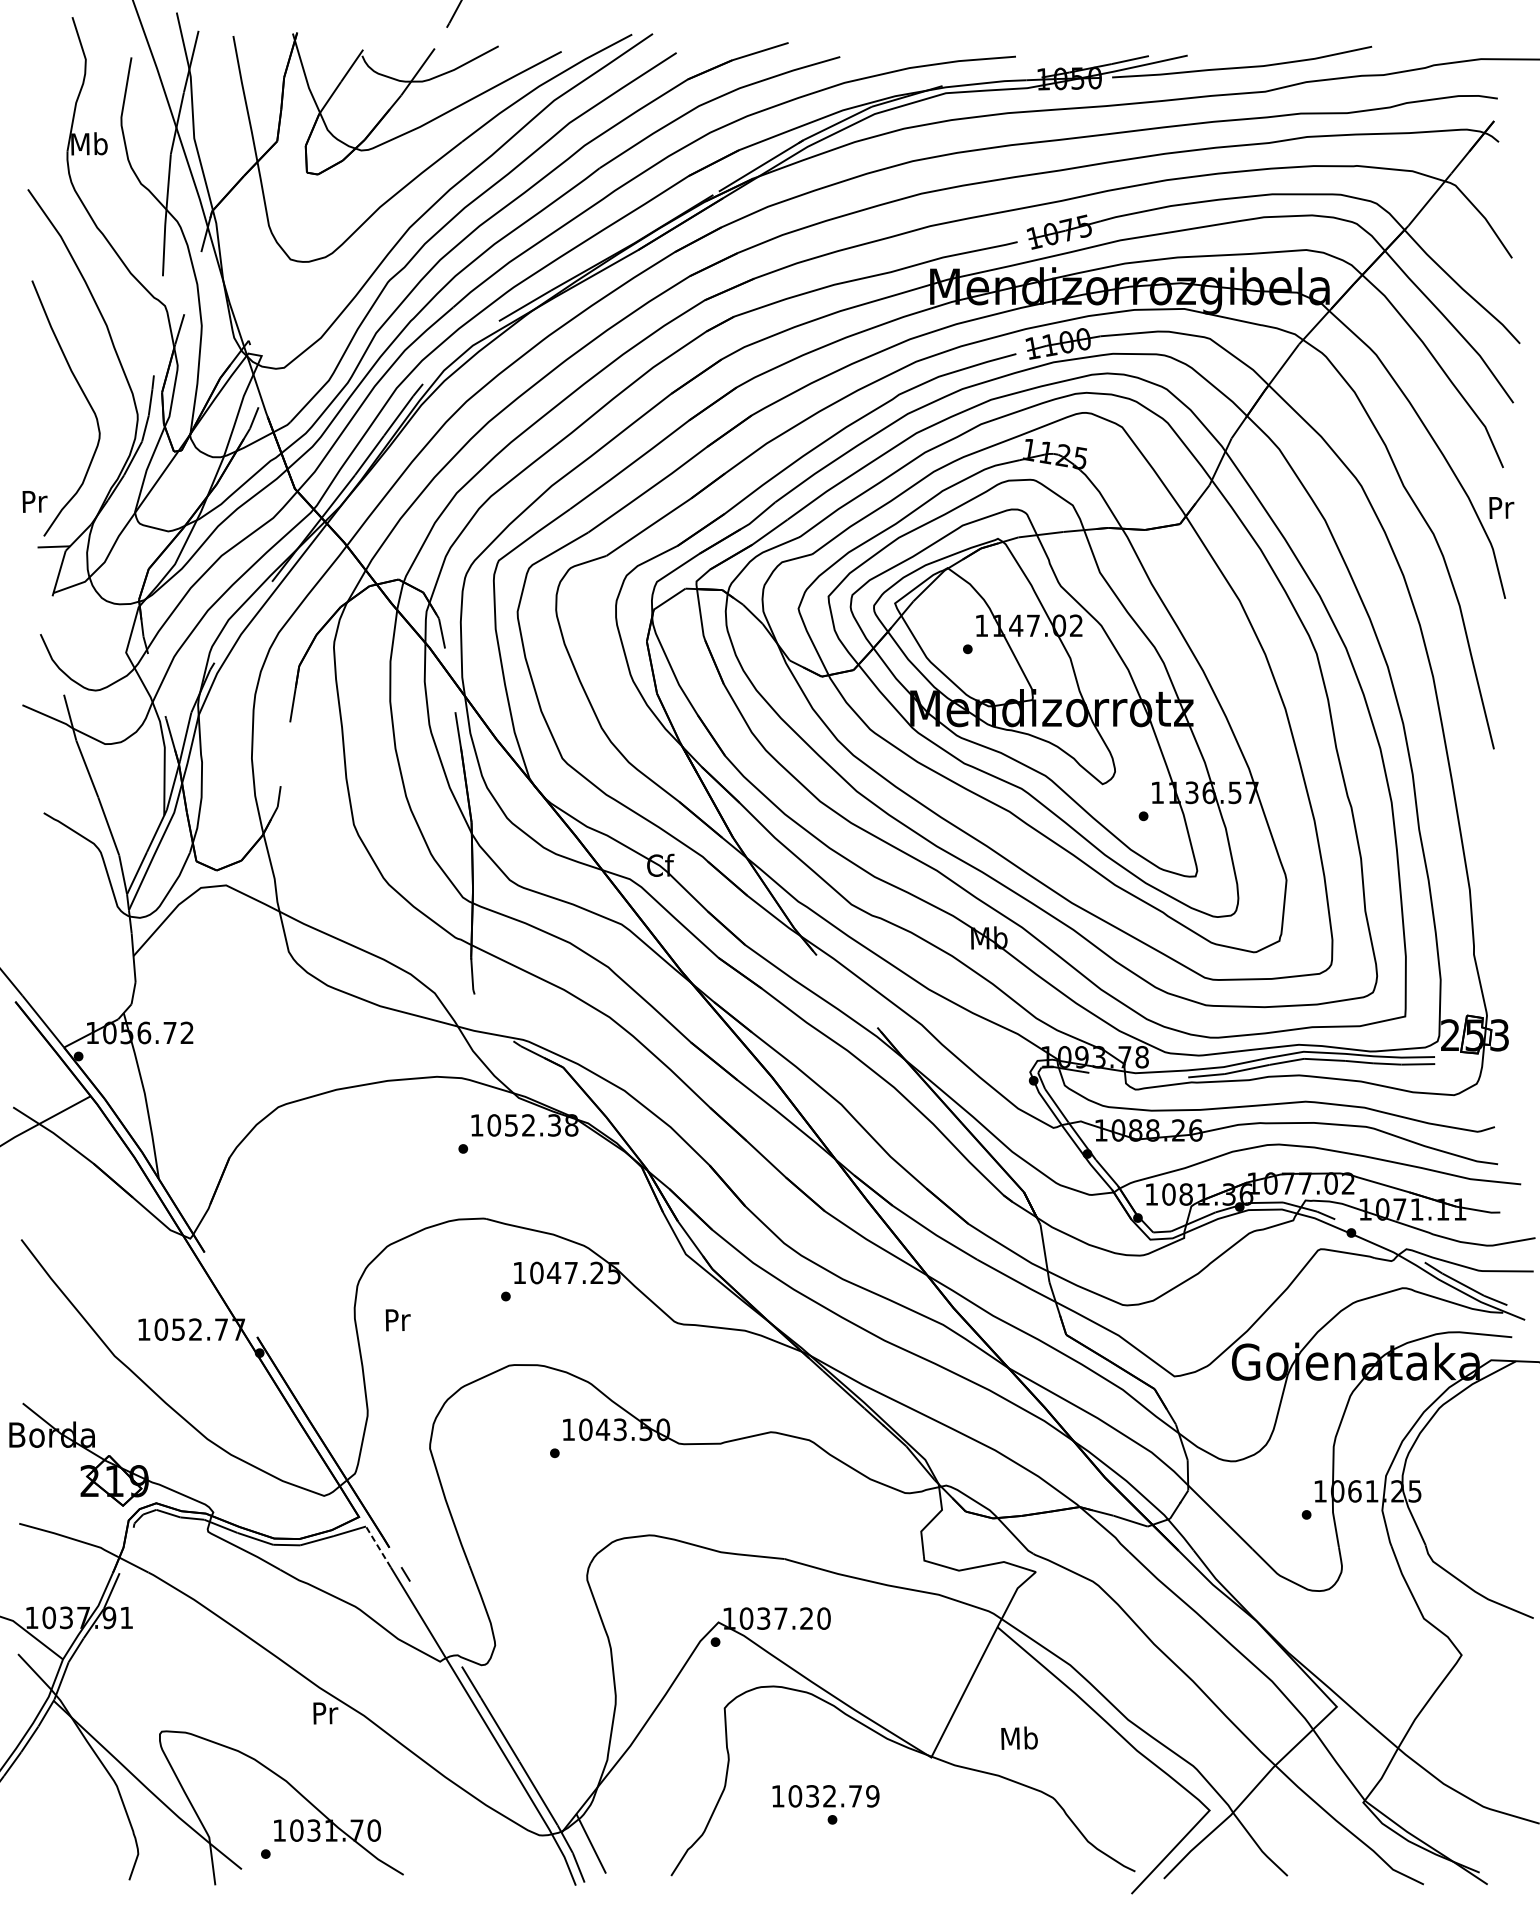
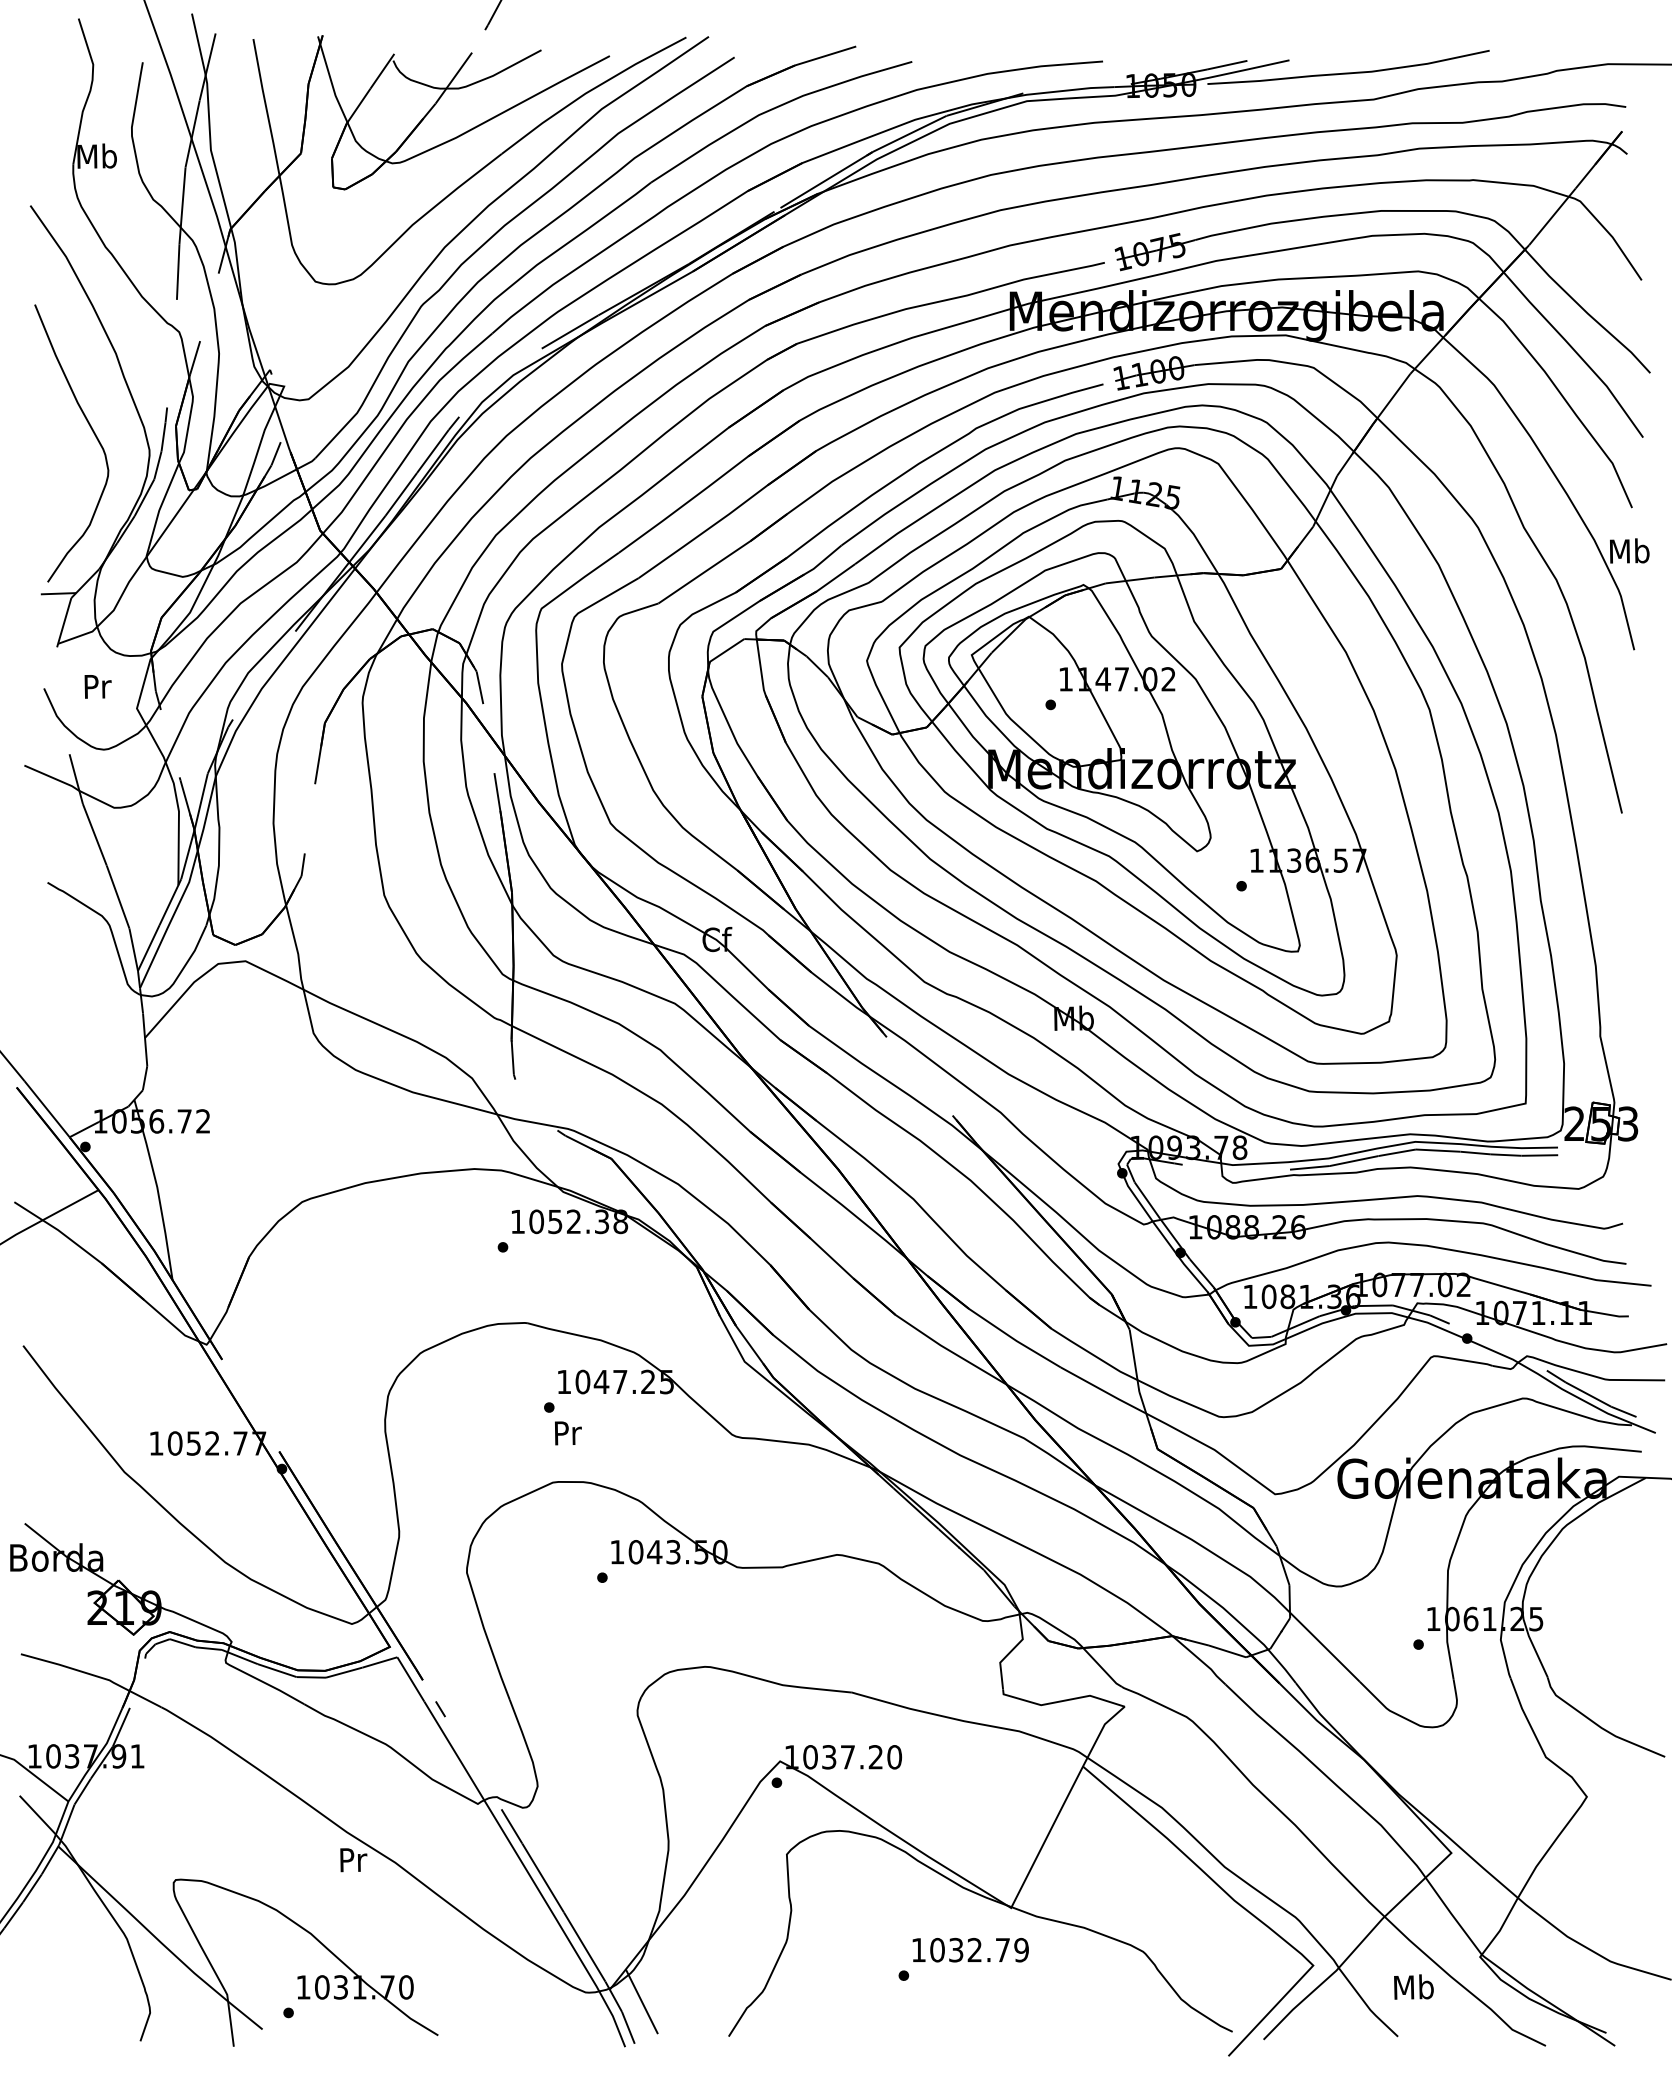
text: (34, 501) -> (97, 686), moved
text: (1500, 507) -> (1629, 550), Pr -> Mb
text: (398, 1320) -> (568, 1433), moved
line: (378, 1547) -> (410, 1679), dashed -> solid
text: (1019, 1737) -> (1413, 1986), moved
text: (825, 1795) -> (970, 1949), moved

